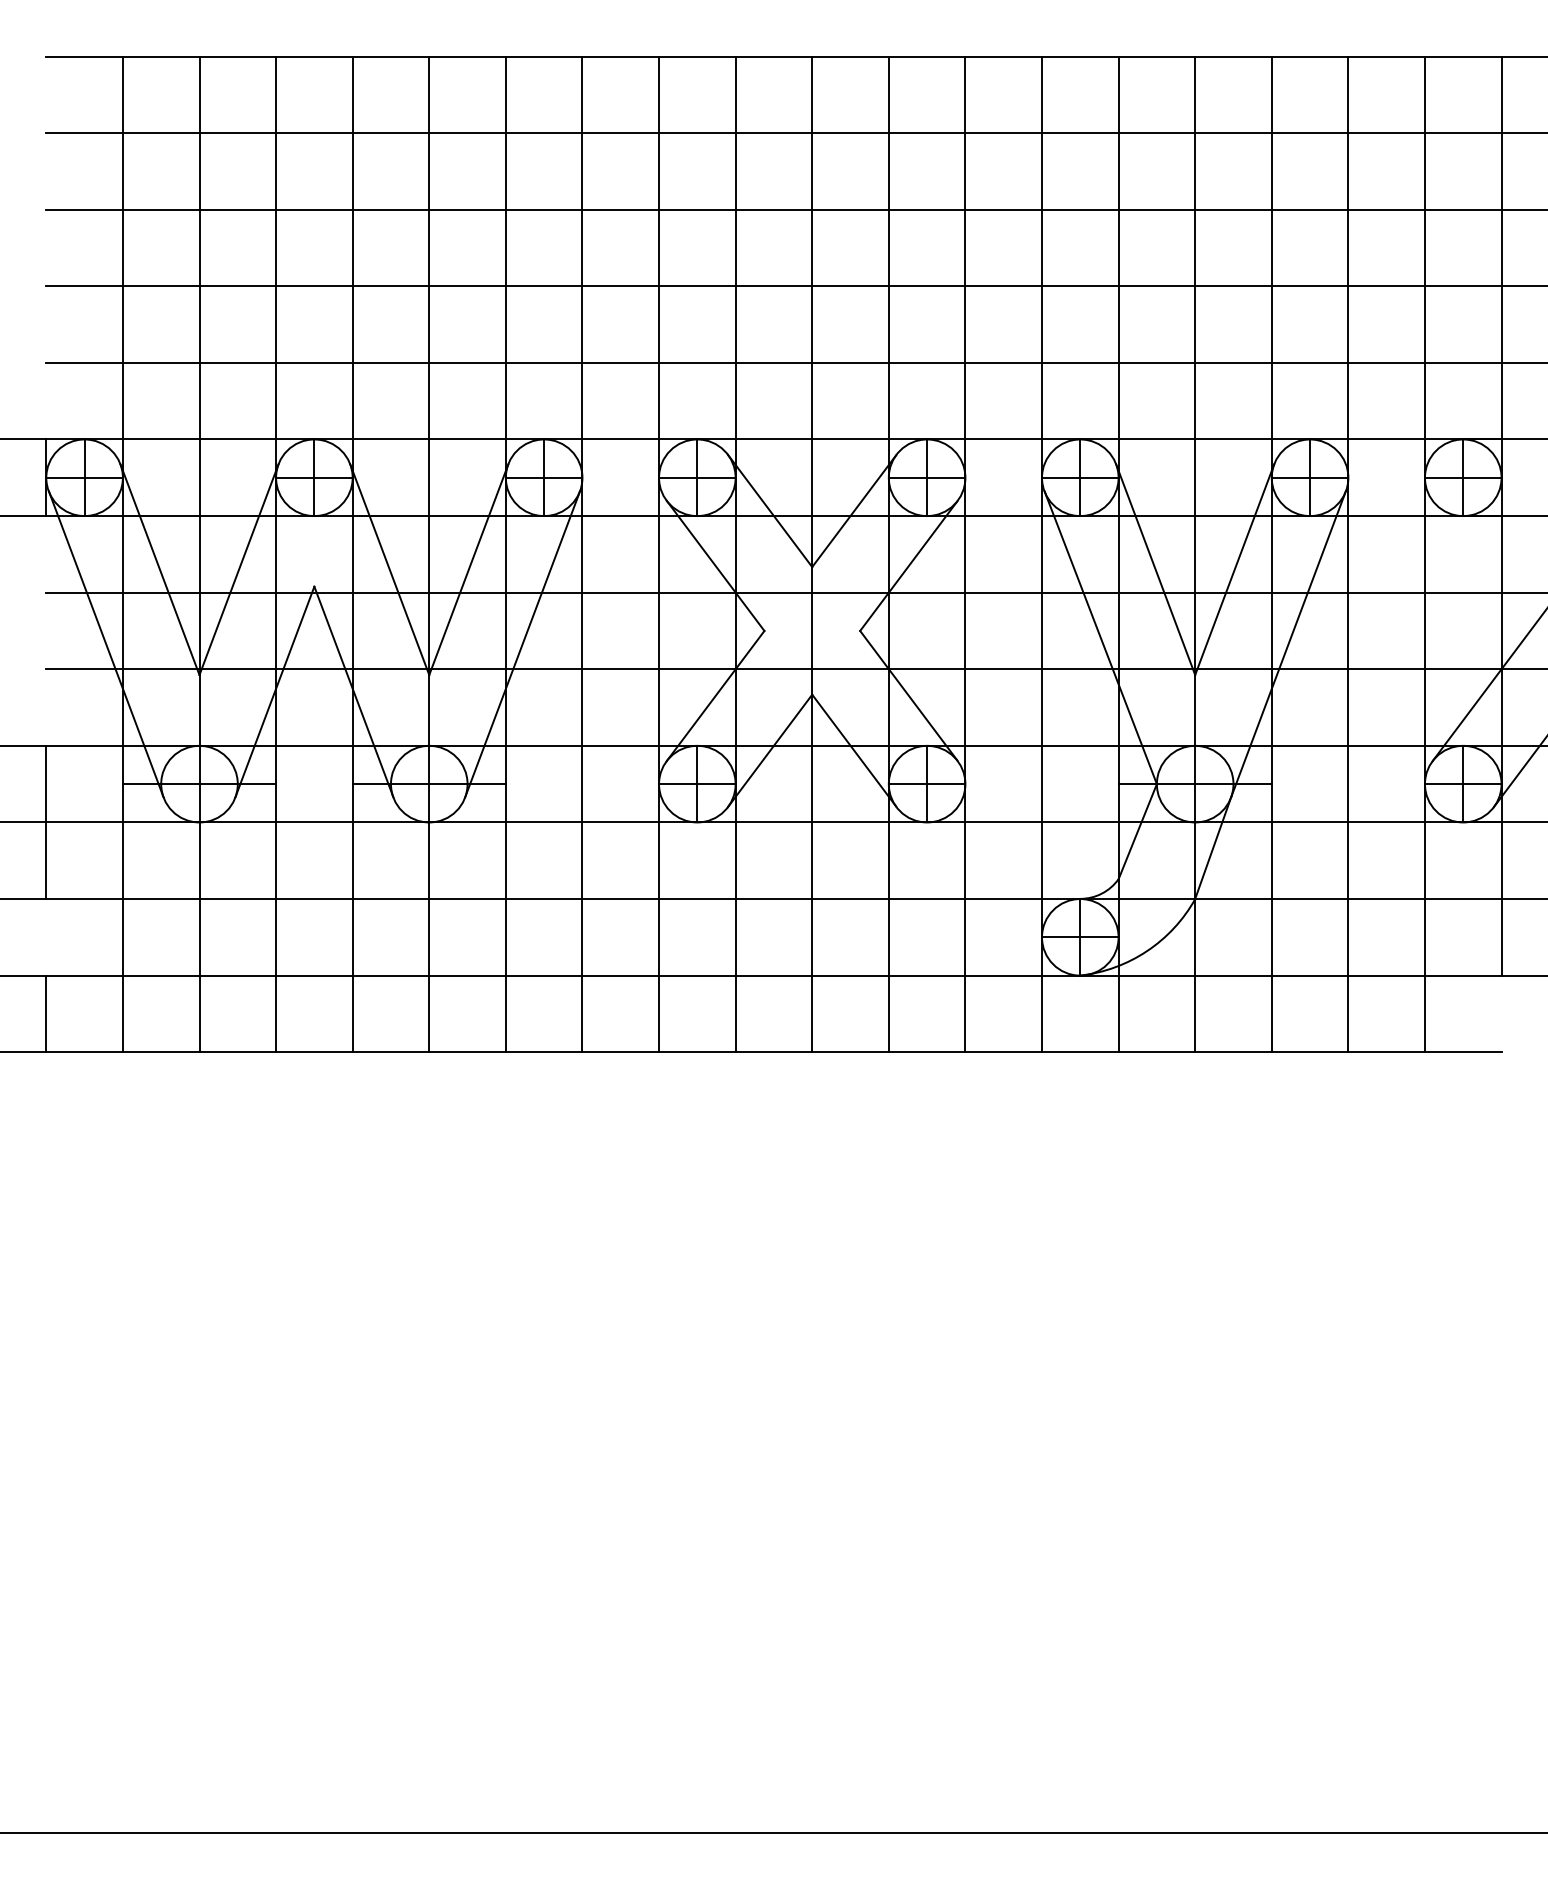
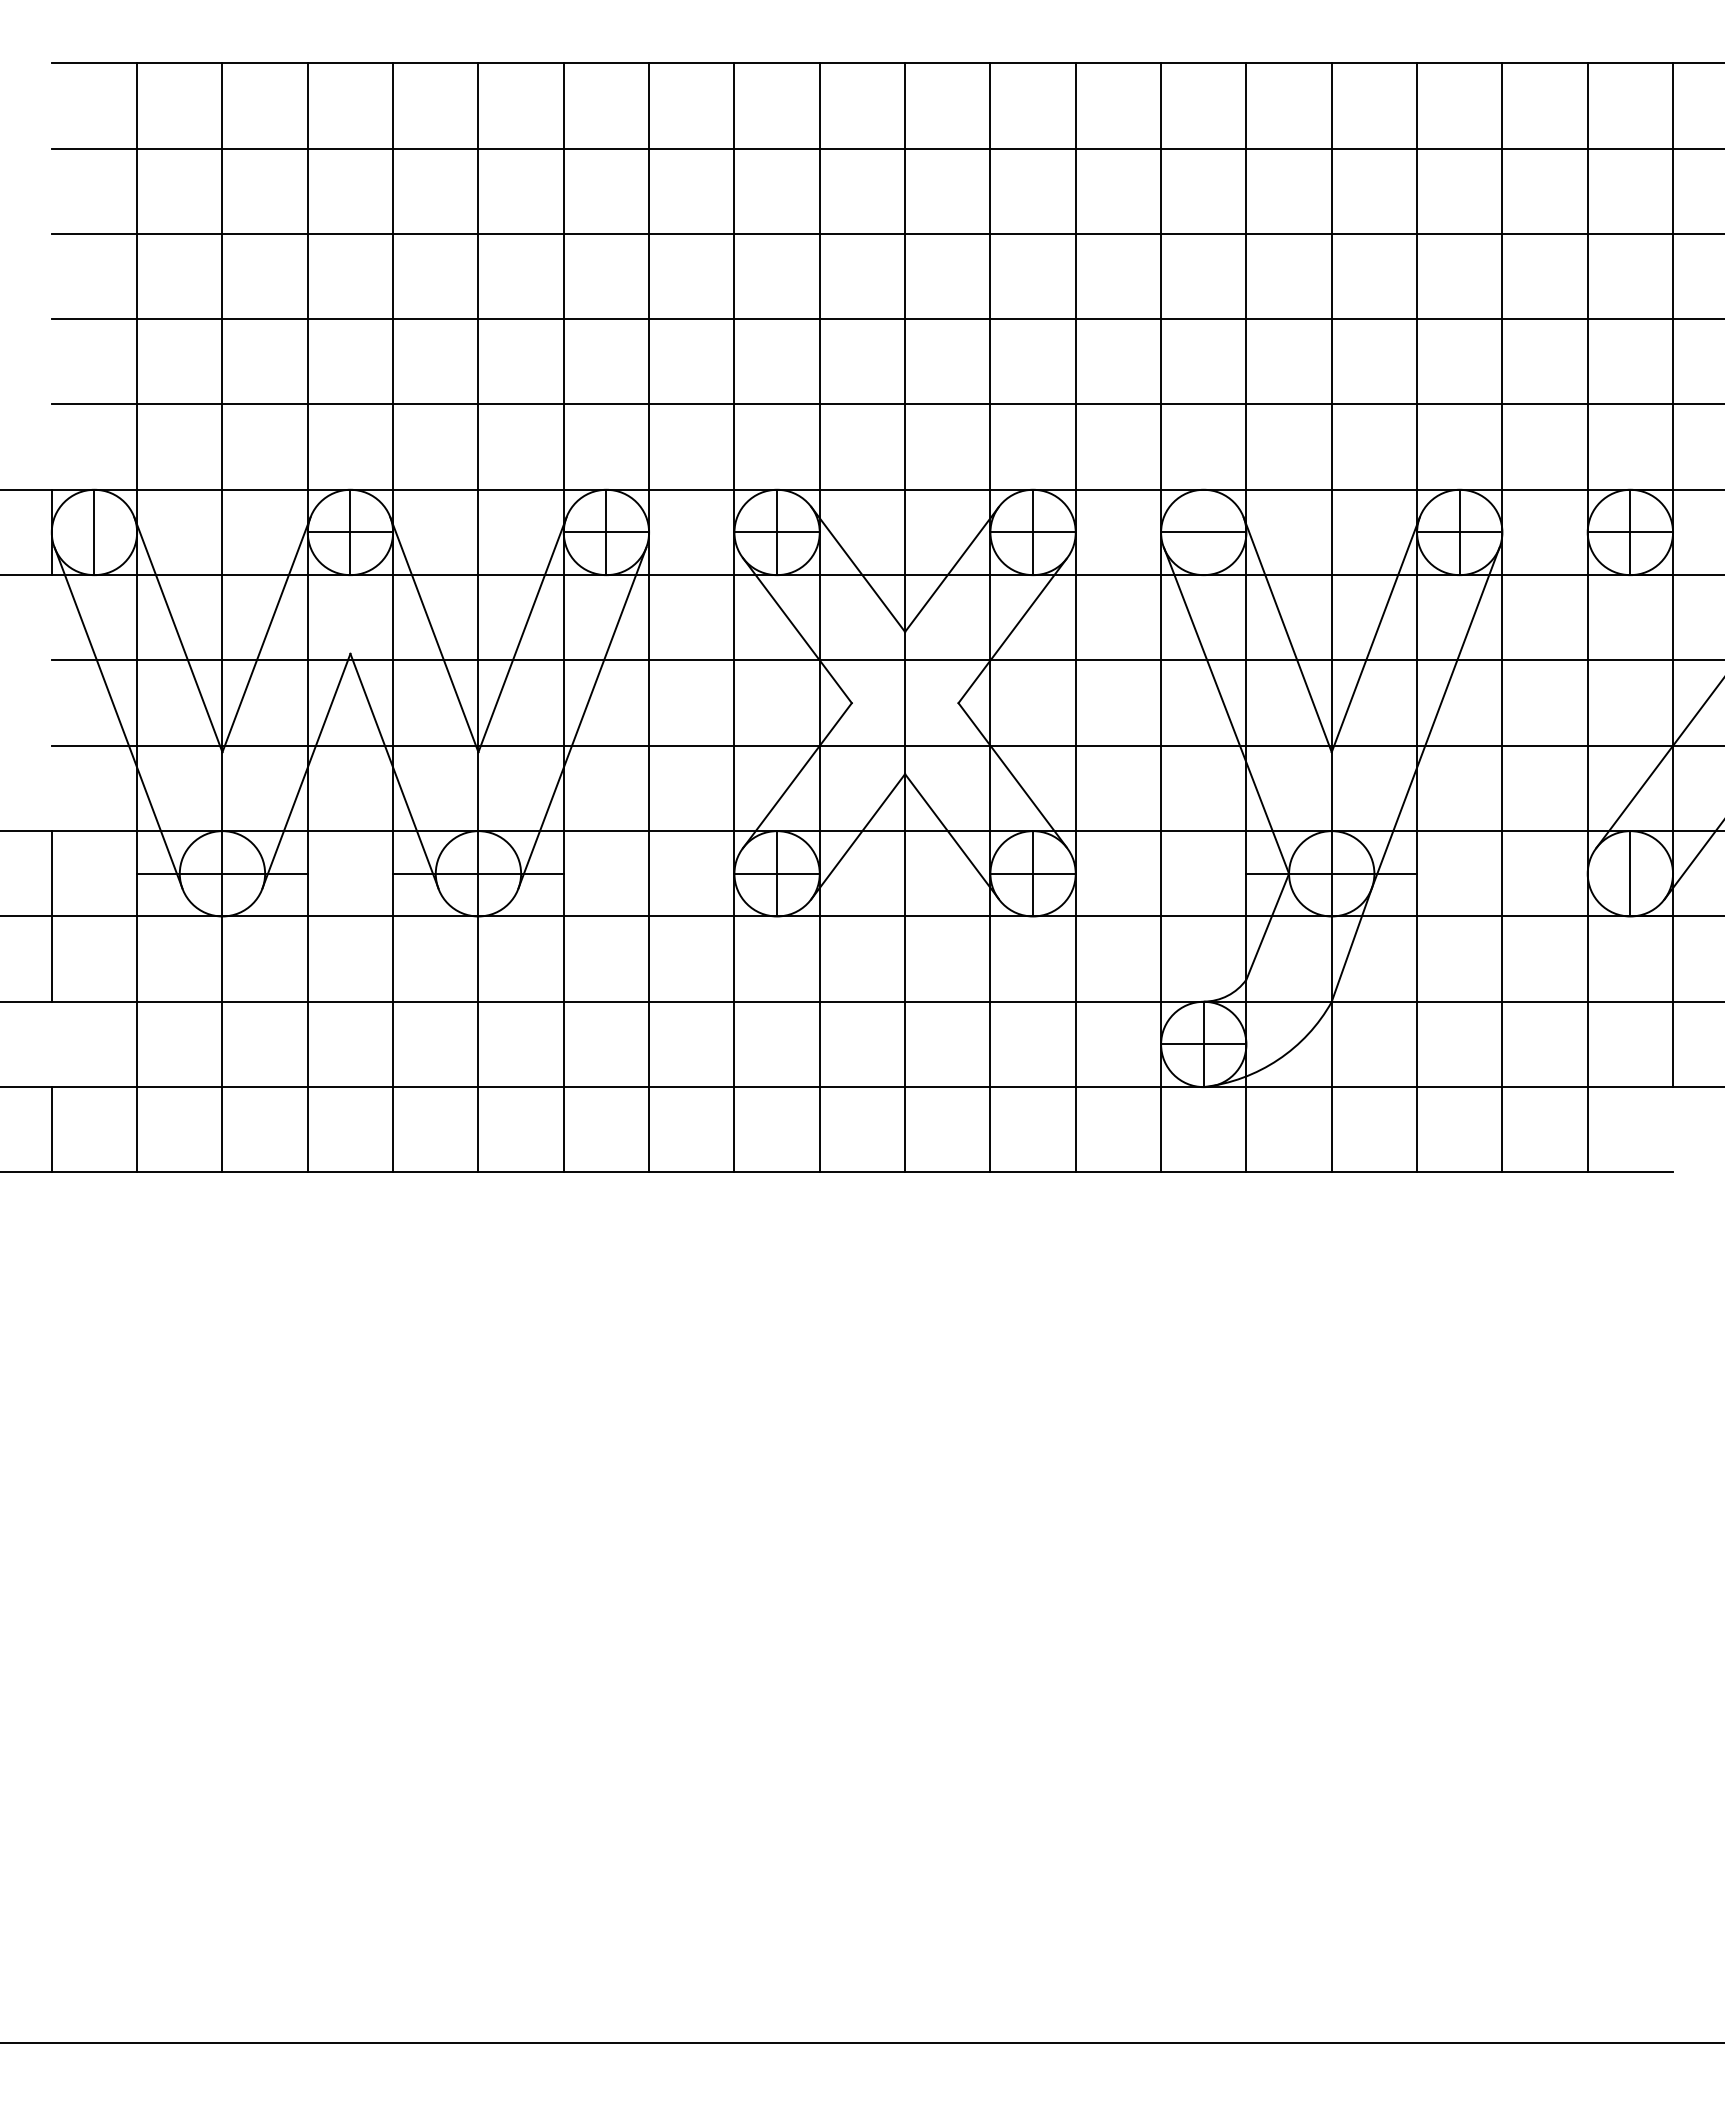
line: (84, 477) -> (94, 532), removed
line: (1080, 477) -> (1203, 532), removed
line: (1463, 783) -> (1630, 873), removed

